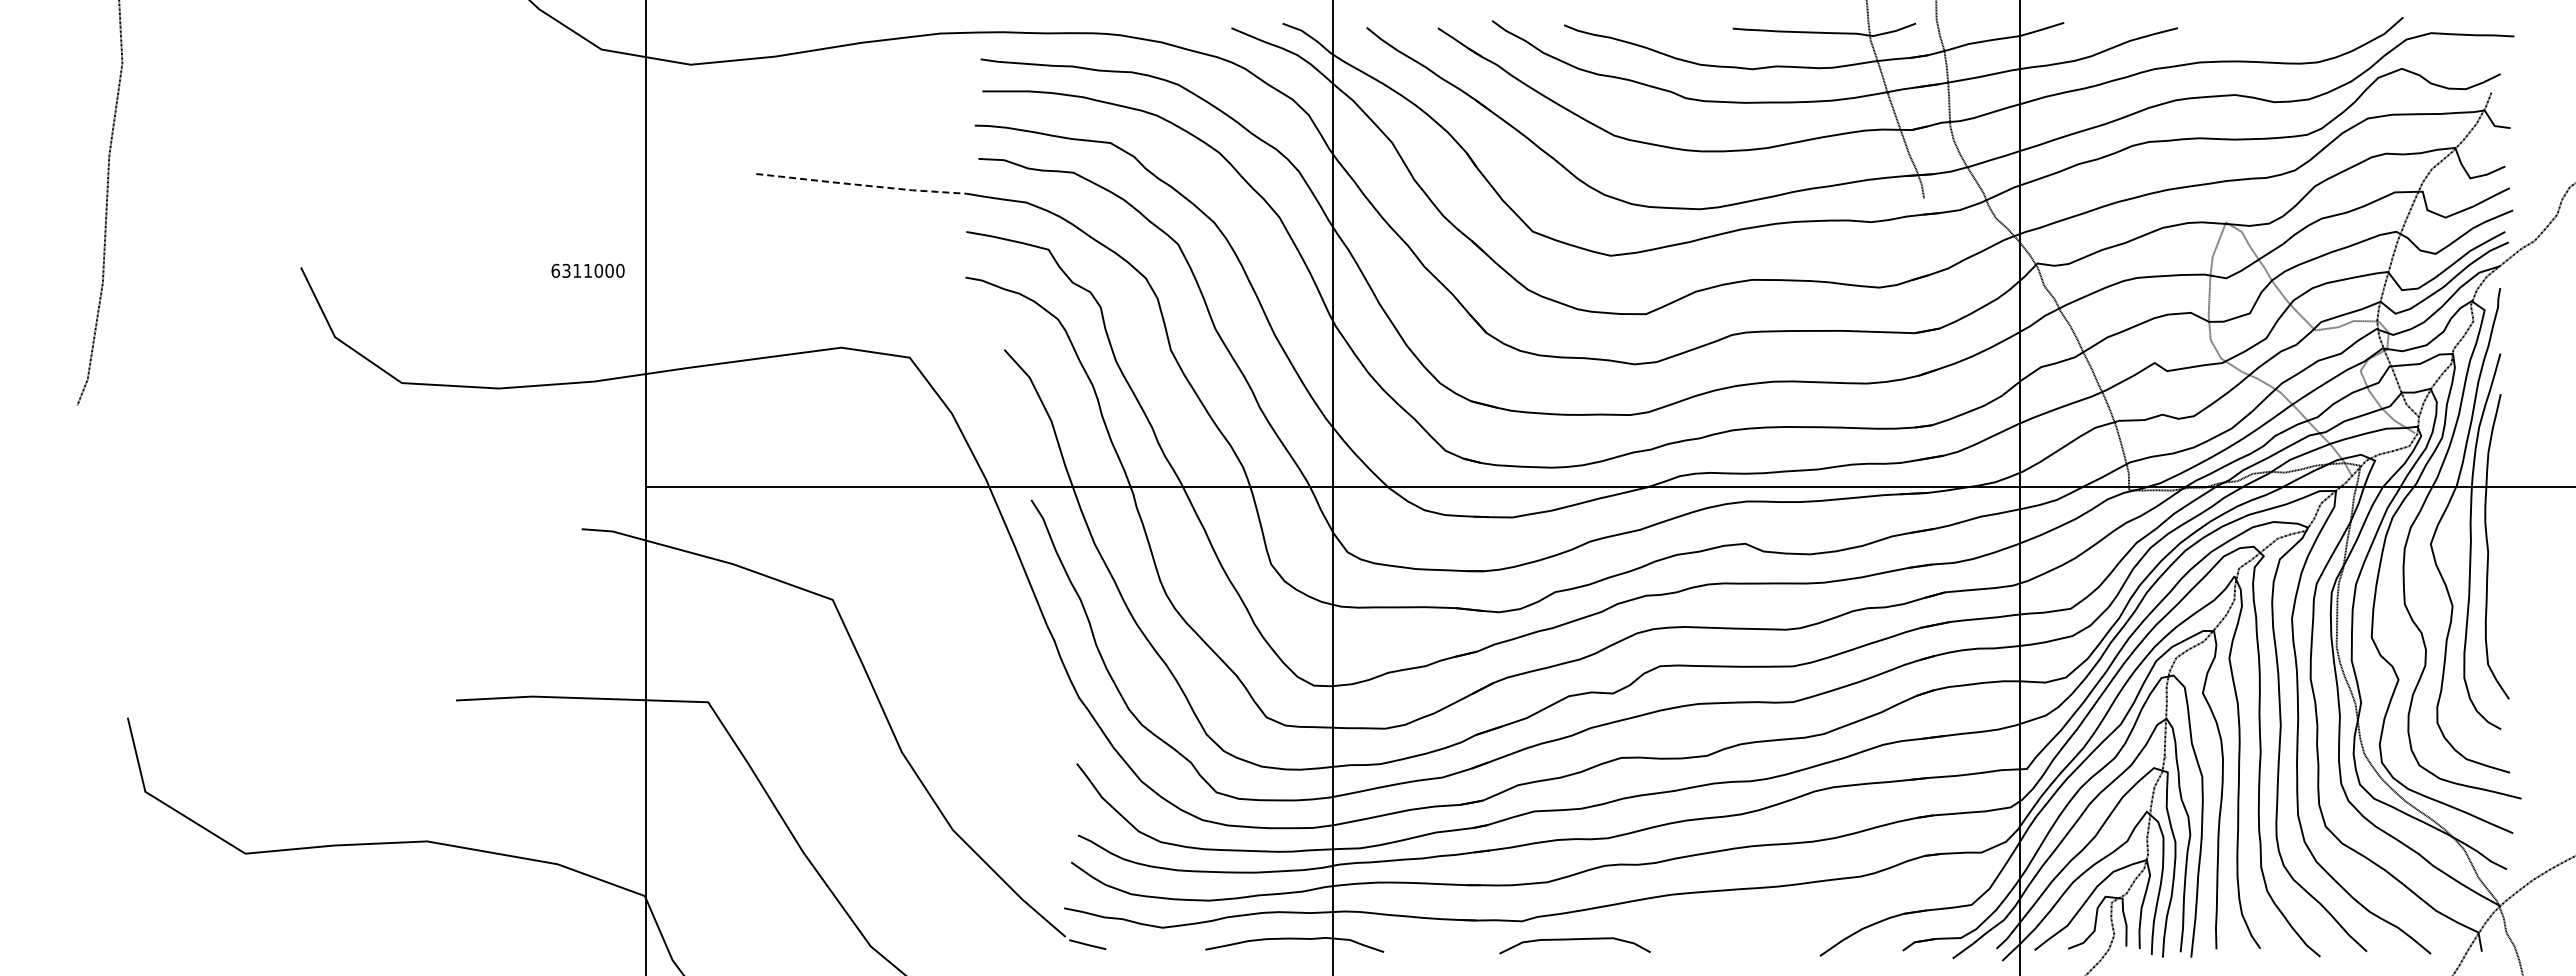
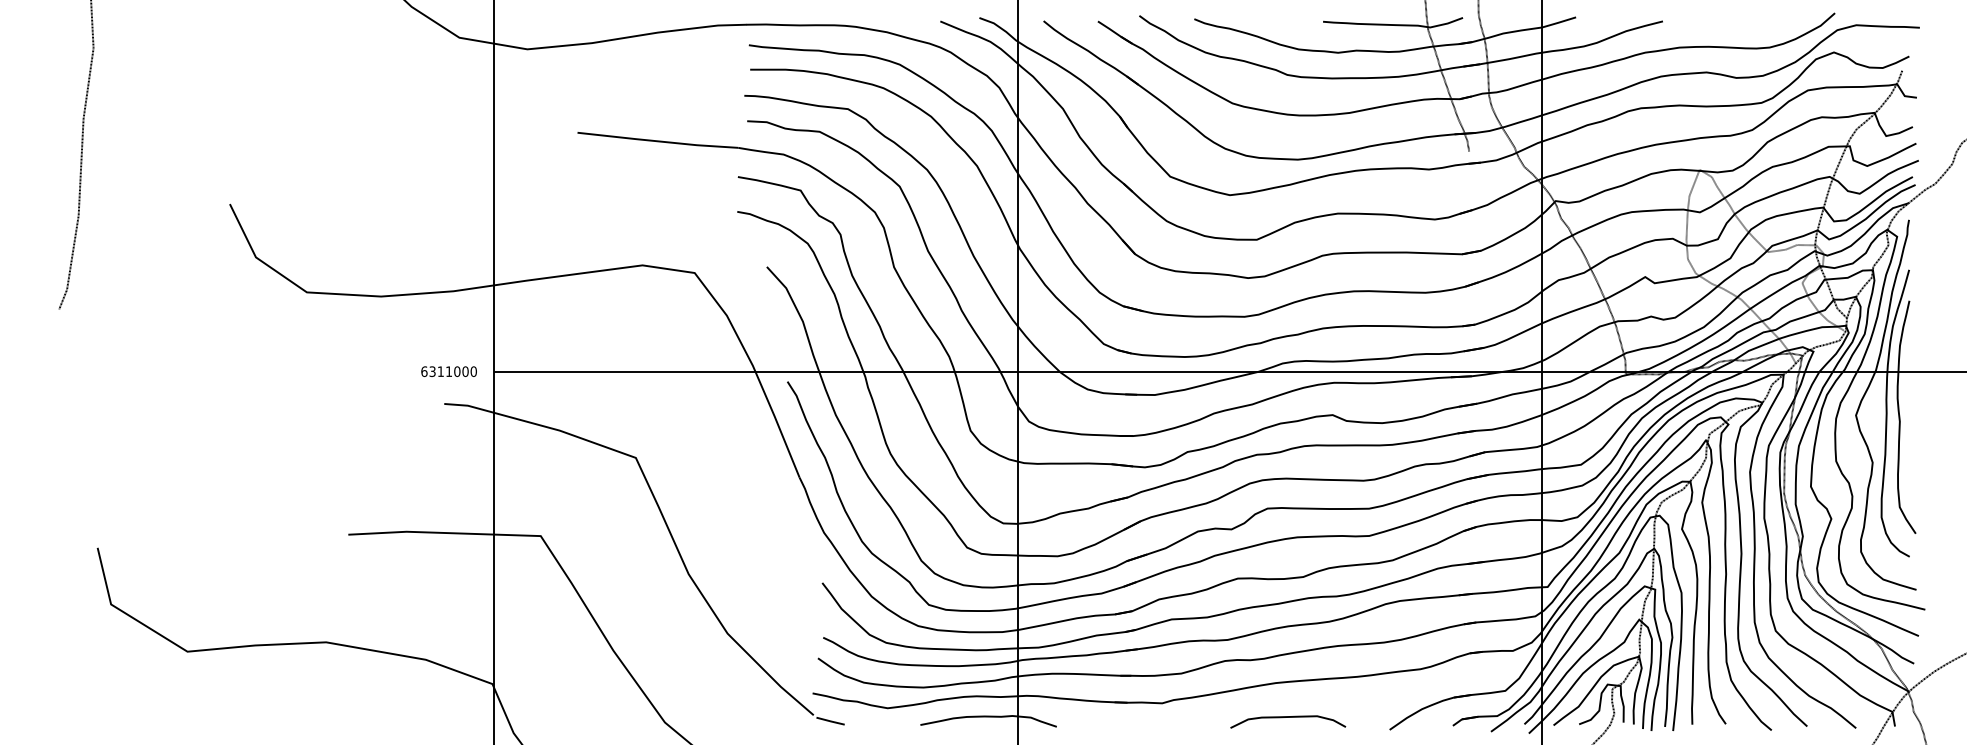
line: (861, 185) -> (657, 141), dashed -> solid
text: (587, 270) -> (448, 371), moved
curve: (1574, 940) -> (1287, 717), moved

